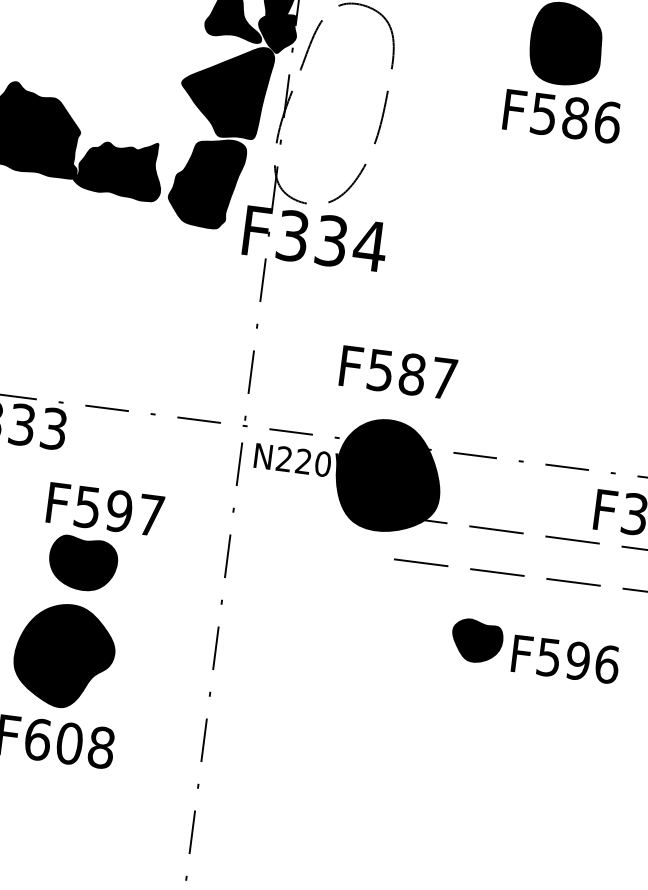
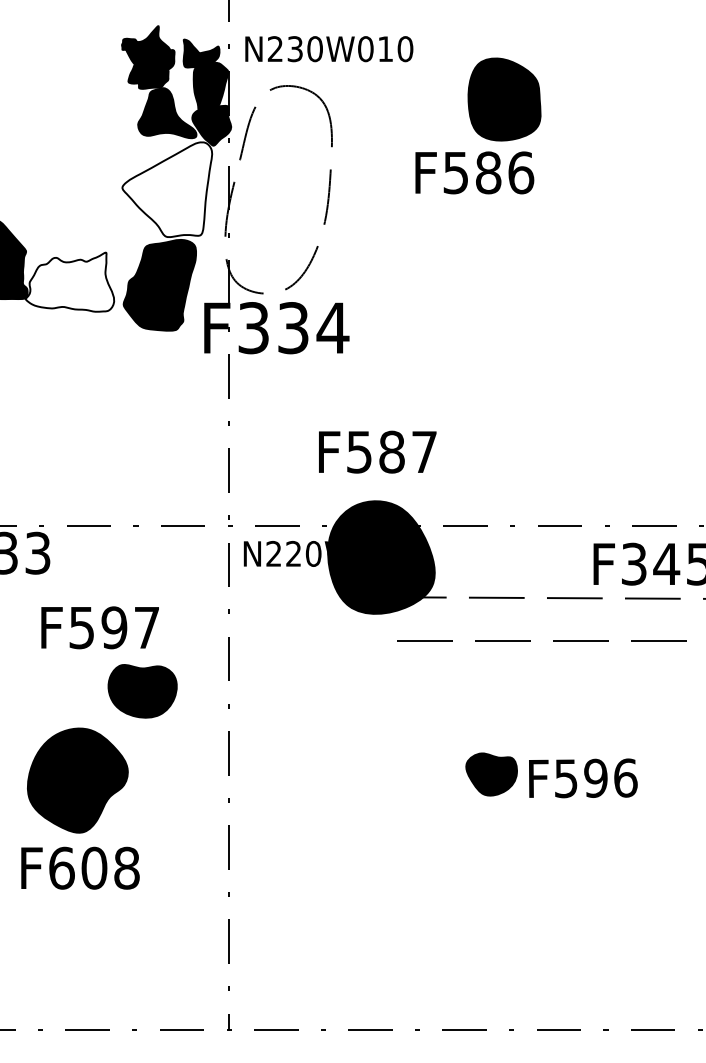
fill: (225, 89) -> (167, 189), removed
text: (562, 116) -> (474, 172), moved
fill: (118, 167) -> (69, 281), removed
part: (82, 563) -> (142, 691), moved
part: (476, 641) -> (491, 774), moved
text: (565, 659) -> (583, 778), moved

